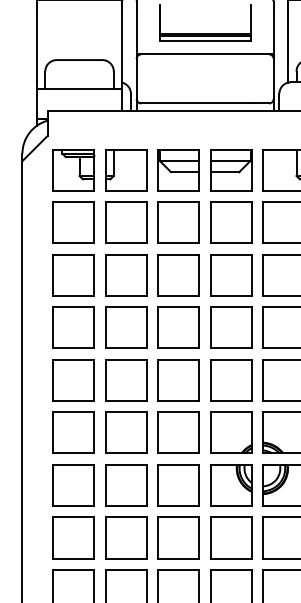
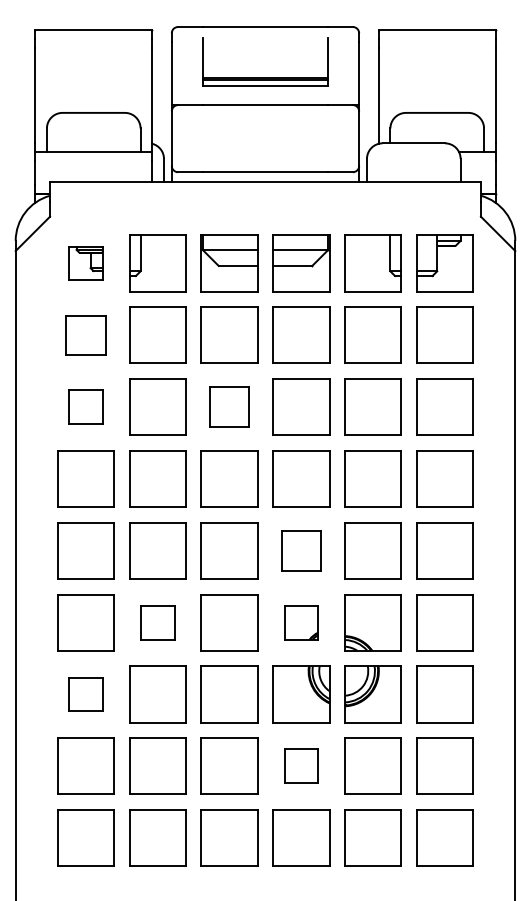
part: (73, 170) -> (85, 263), size x0.6
part: (73, 222) -> (85, 334), size x0.7
part: (73, 274) -> (85, 406), size x0.6
part: (178, 274) -> (229, 406), size x0.7
part: (231, 380) -> (301, 550), size x0.7
part: (126, 432) -> (157, 622), size x0.6
part: (231, 432) -> (301, 622), size x0.6
part: (73, 485) -> (85, 694), size x0.6
part: (231, 537) -> (301, 765), size x0.6

